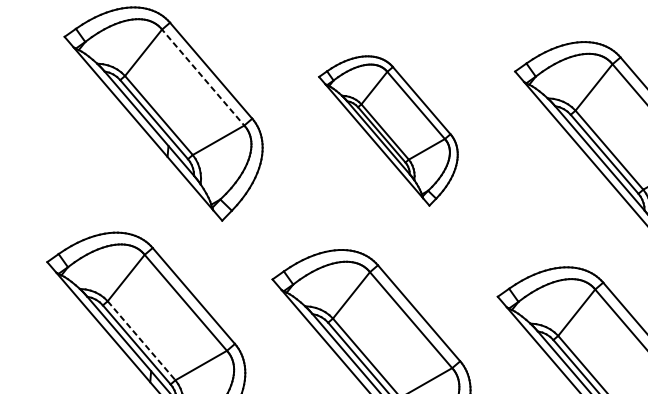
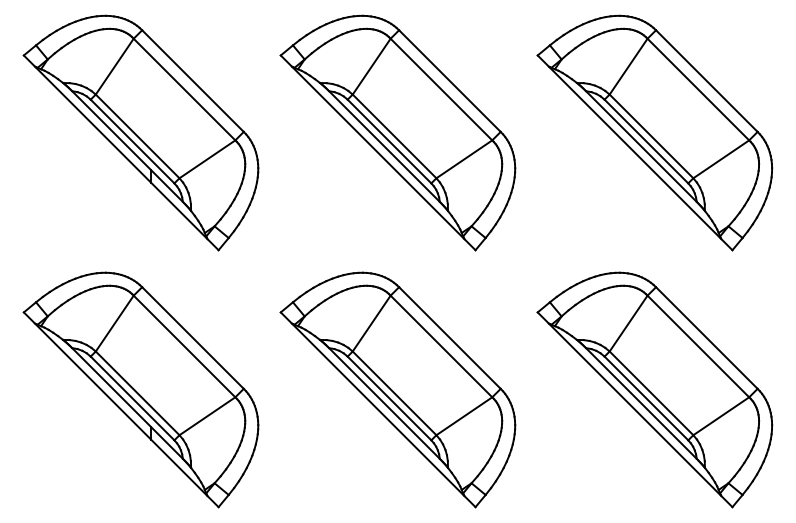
line: (203, 77) -> (184, 89), dashed -> solid
part: (387, 129) -> (397, 132), size x1.43
line: (142, 340) -> (138, 393), dashed -> solid

